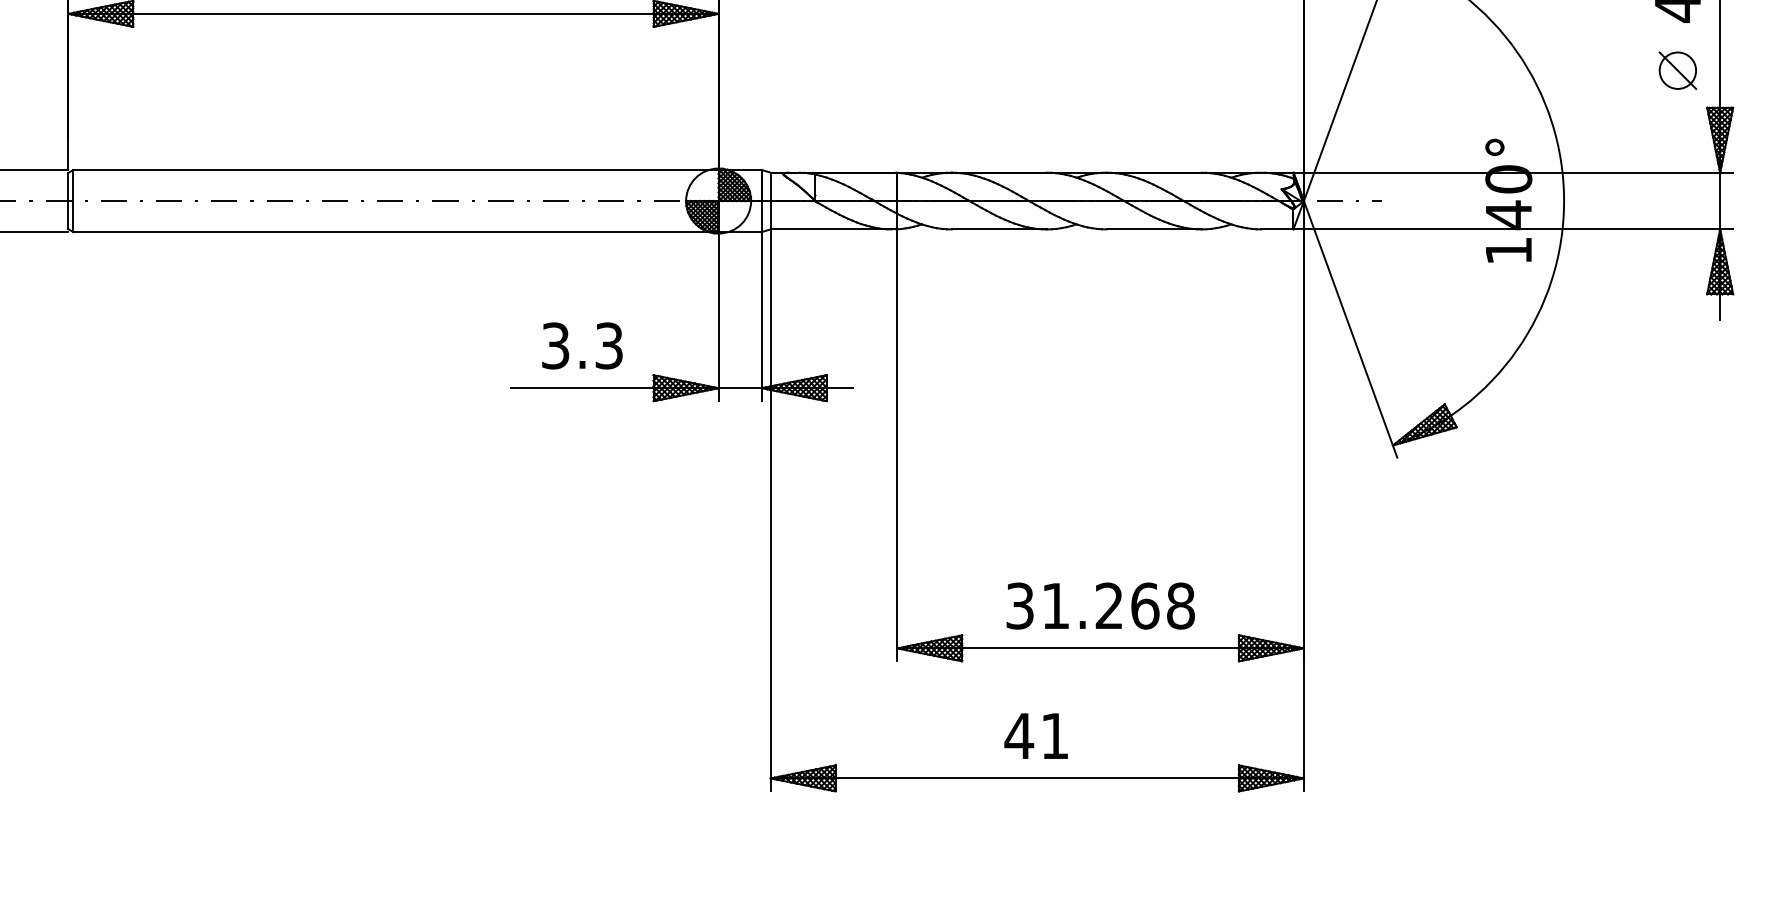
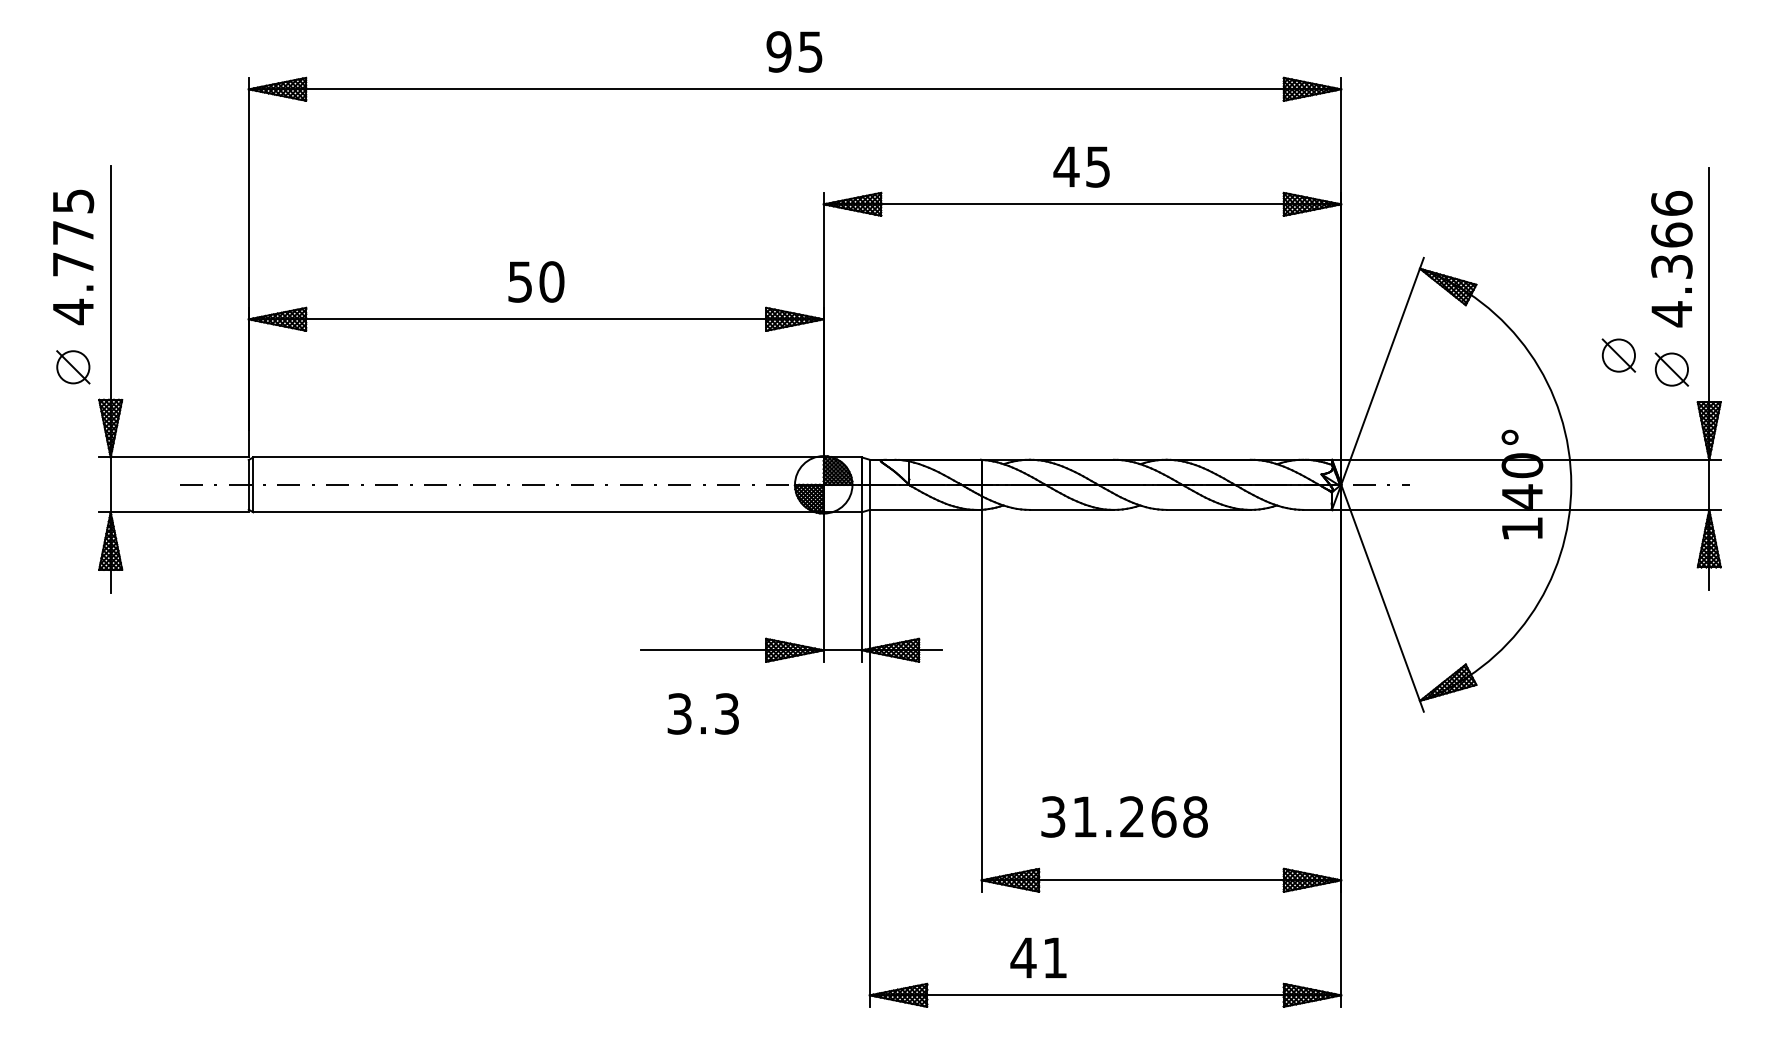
part: (1617, 54) -> (1618, 355), added
text: (581, 345) -> (702, 713), moved
text: (1100, 605) -> (1124, 816), moved
text: (1036, 735) -> (1038, 957), moved

